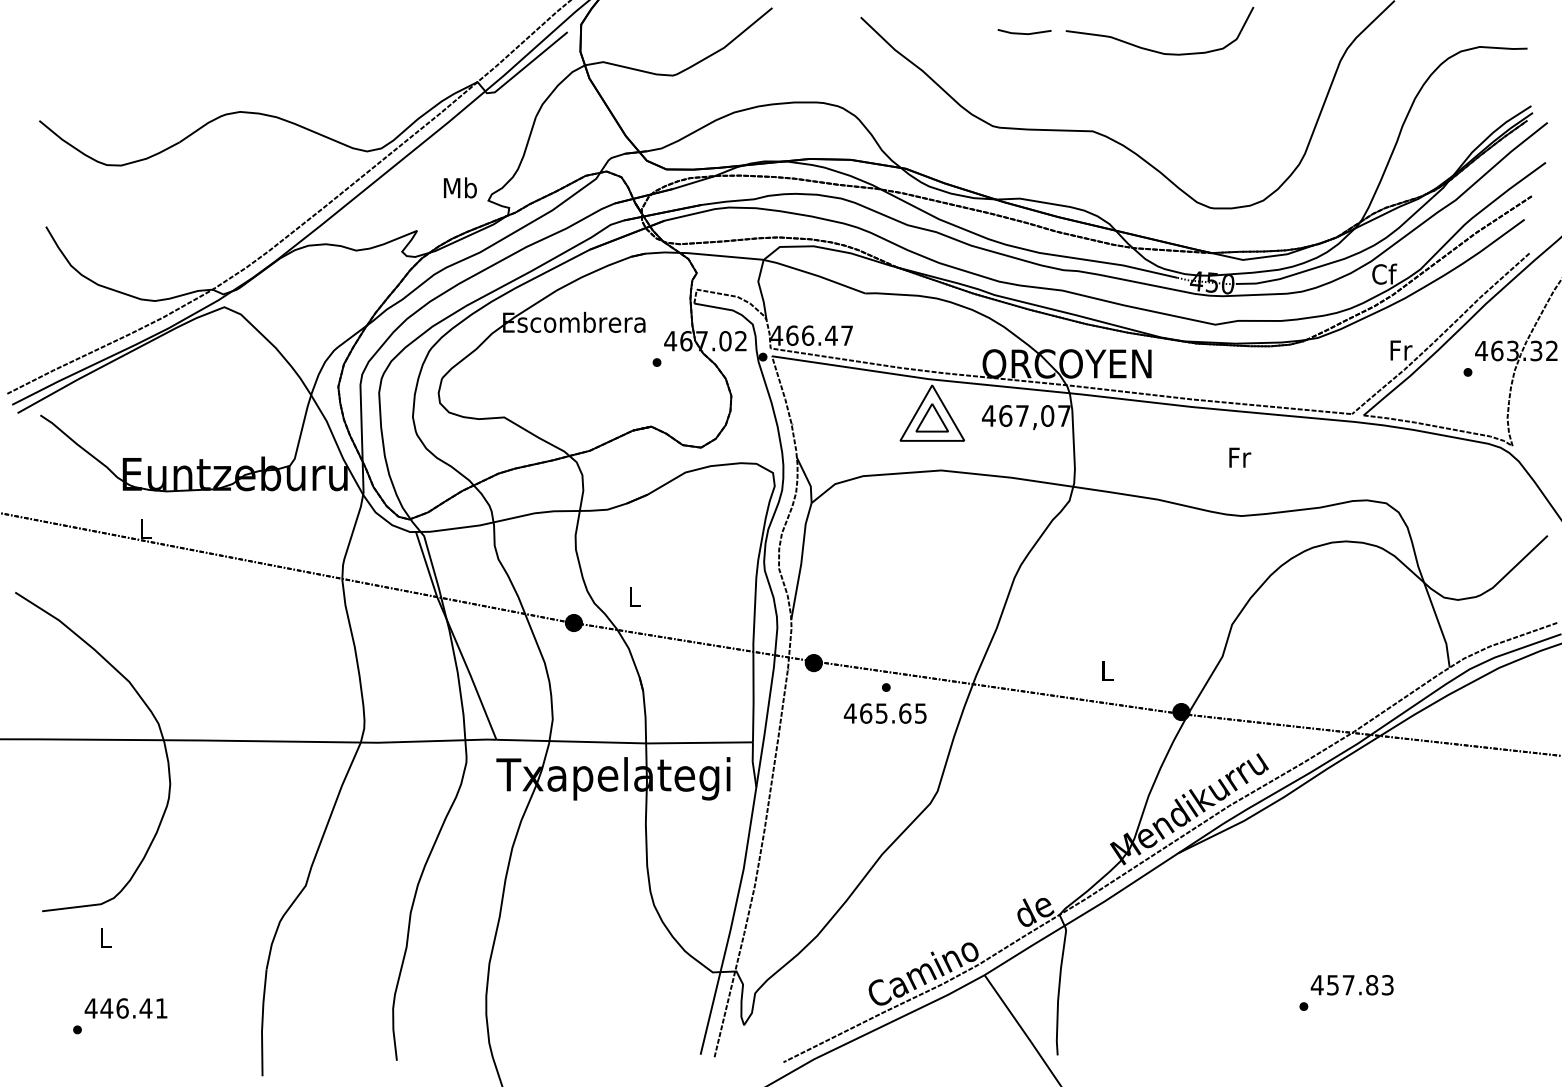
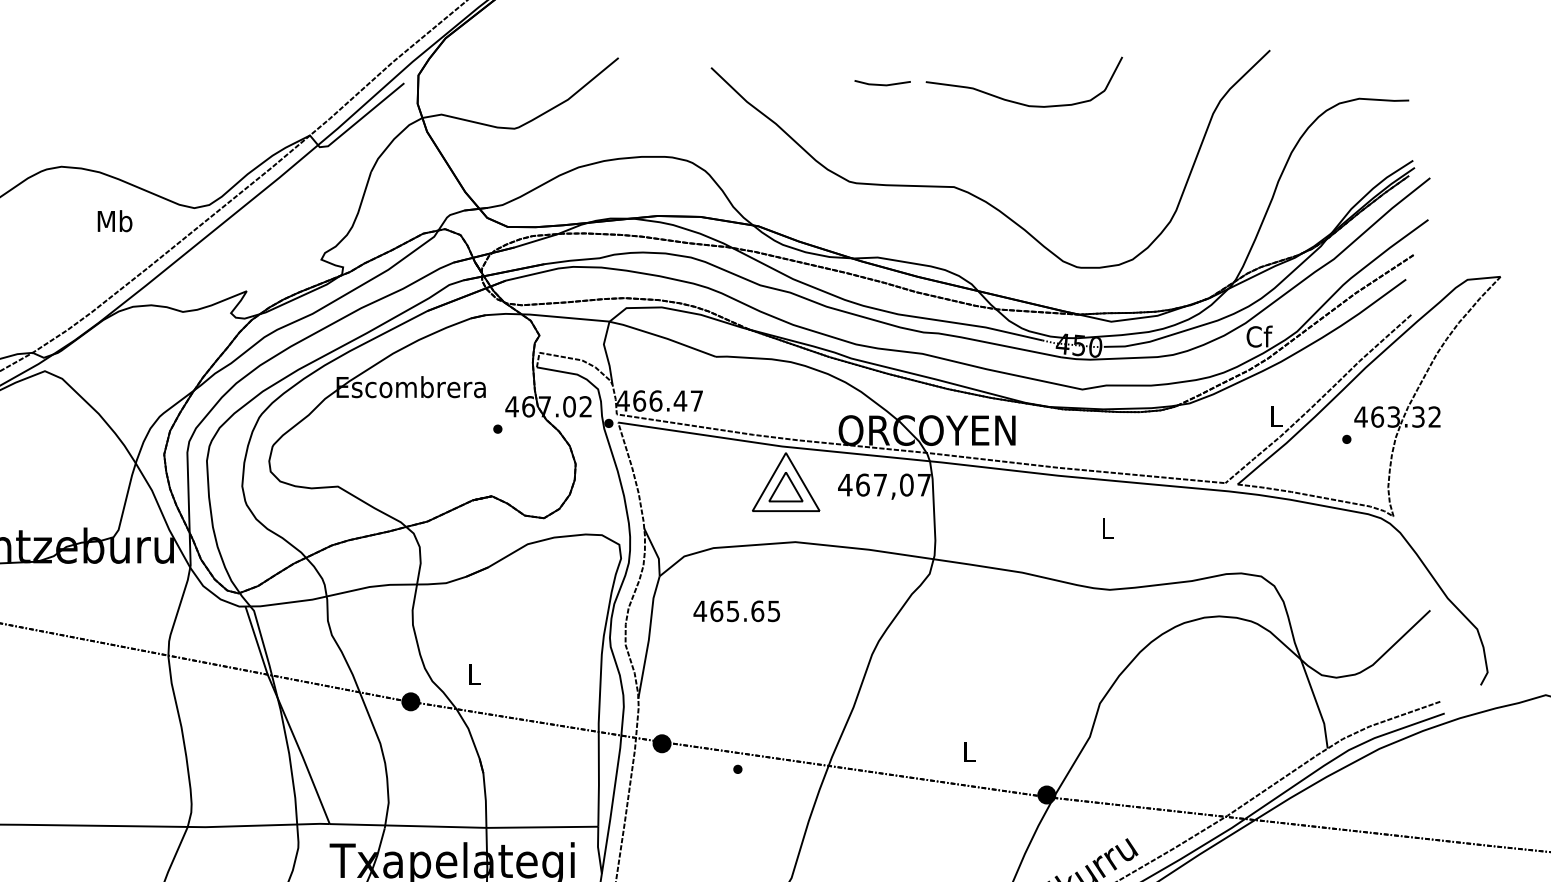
text: (460, 187) -> (115, 220), moved
text: (1401, 350) -> (1277, 416), Fr -> L
text: (1240, 457) -> (1108, 528), Fr -> L
text: (884, 713) -> (736, 611), moved

